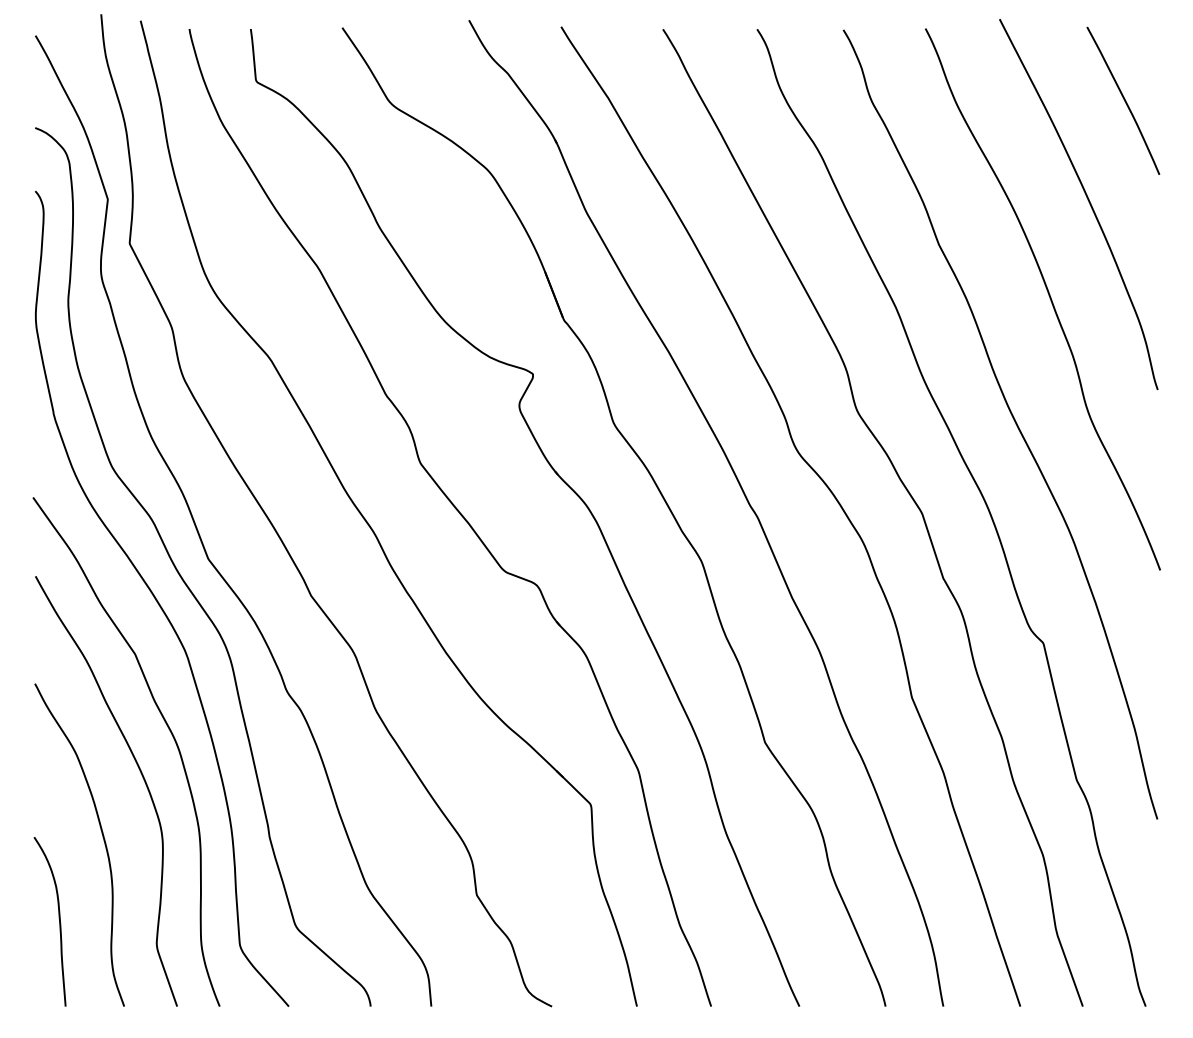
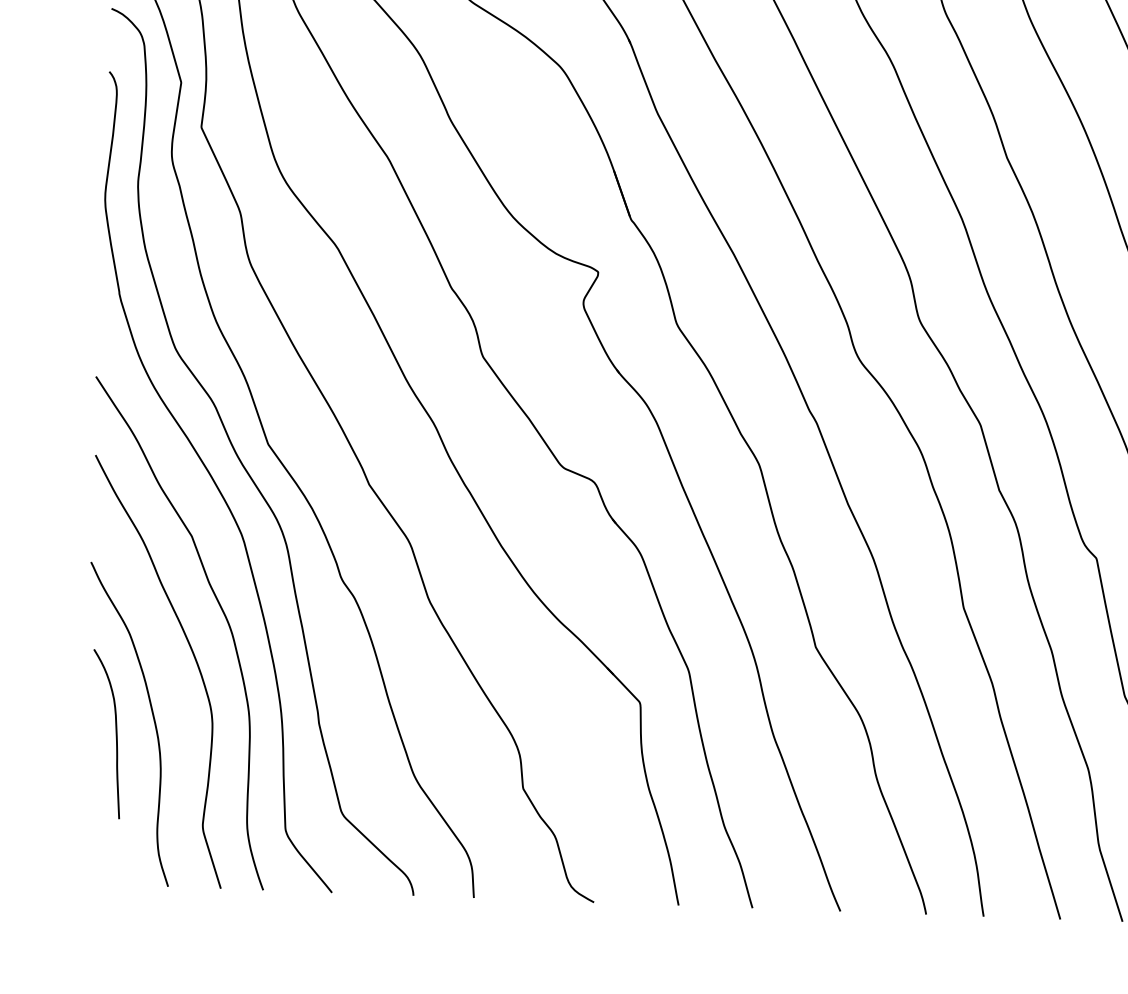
curve: (58, 918) -> (115, 731), moved

